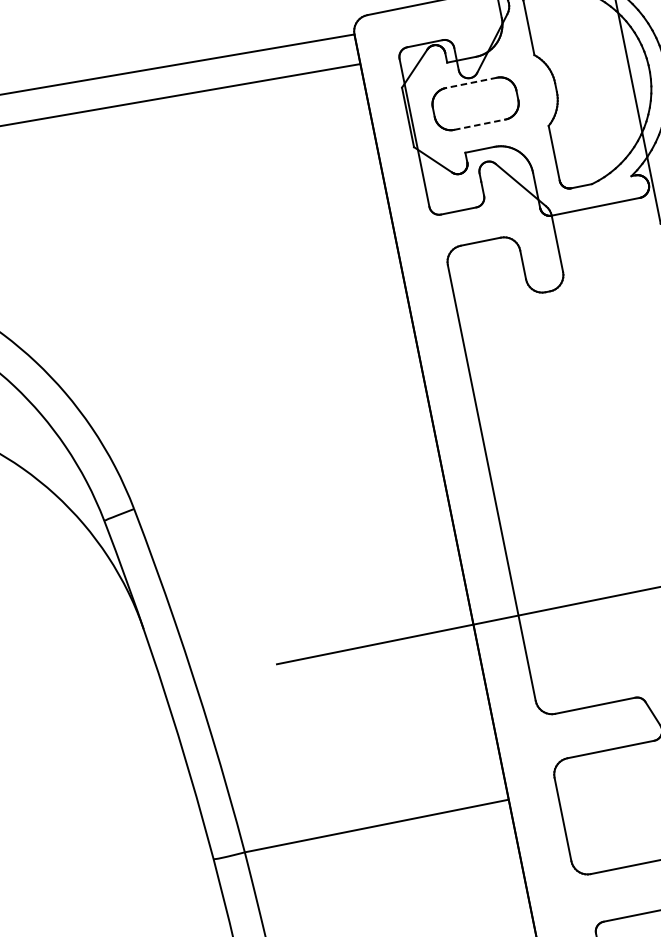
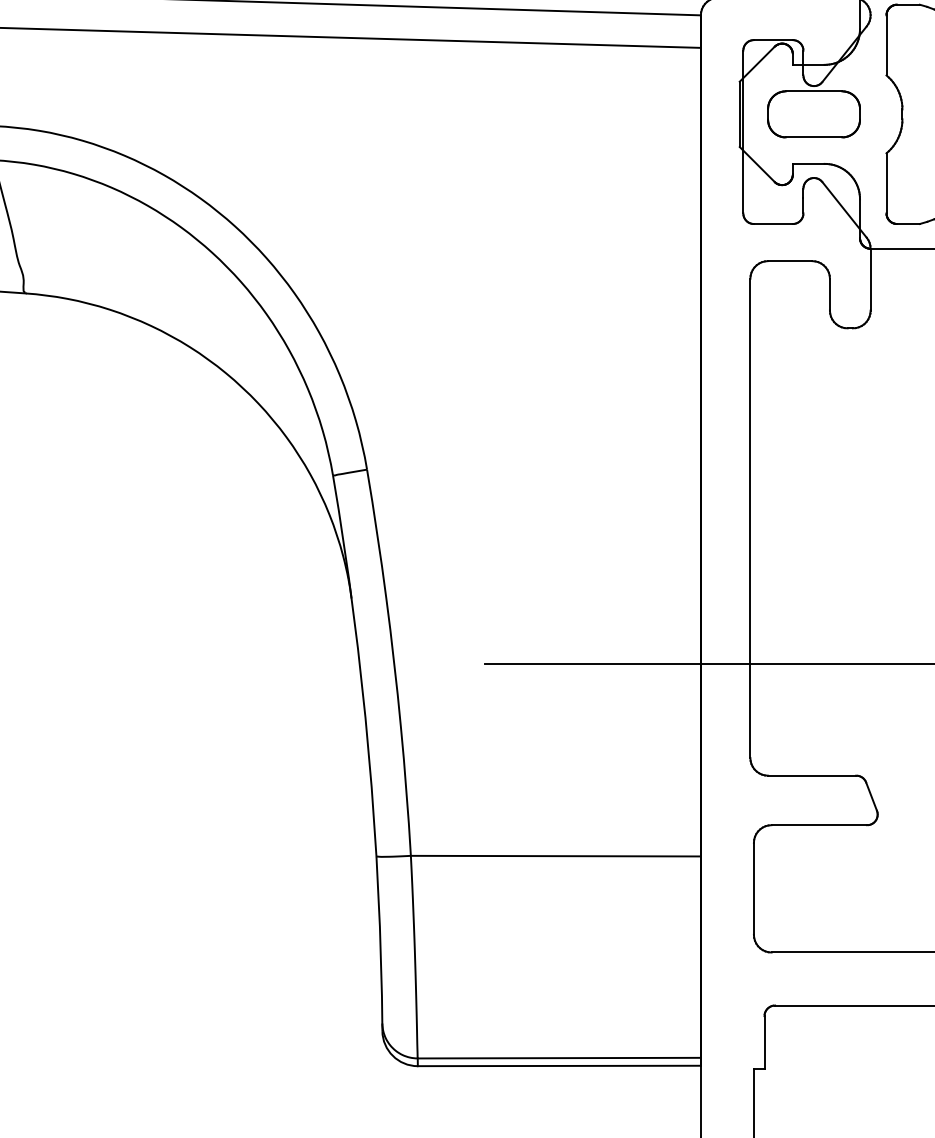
line: (470, 83) -> (813, 91), dashed -> solid
line: (480, 124) -> (814, 137), dashed -> solid

